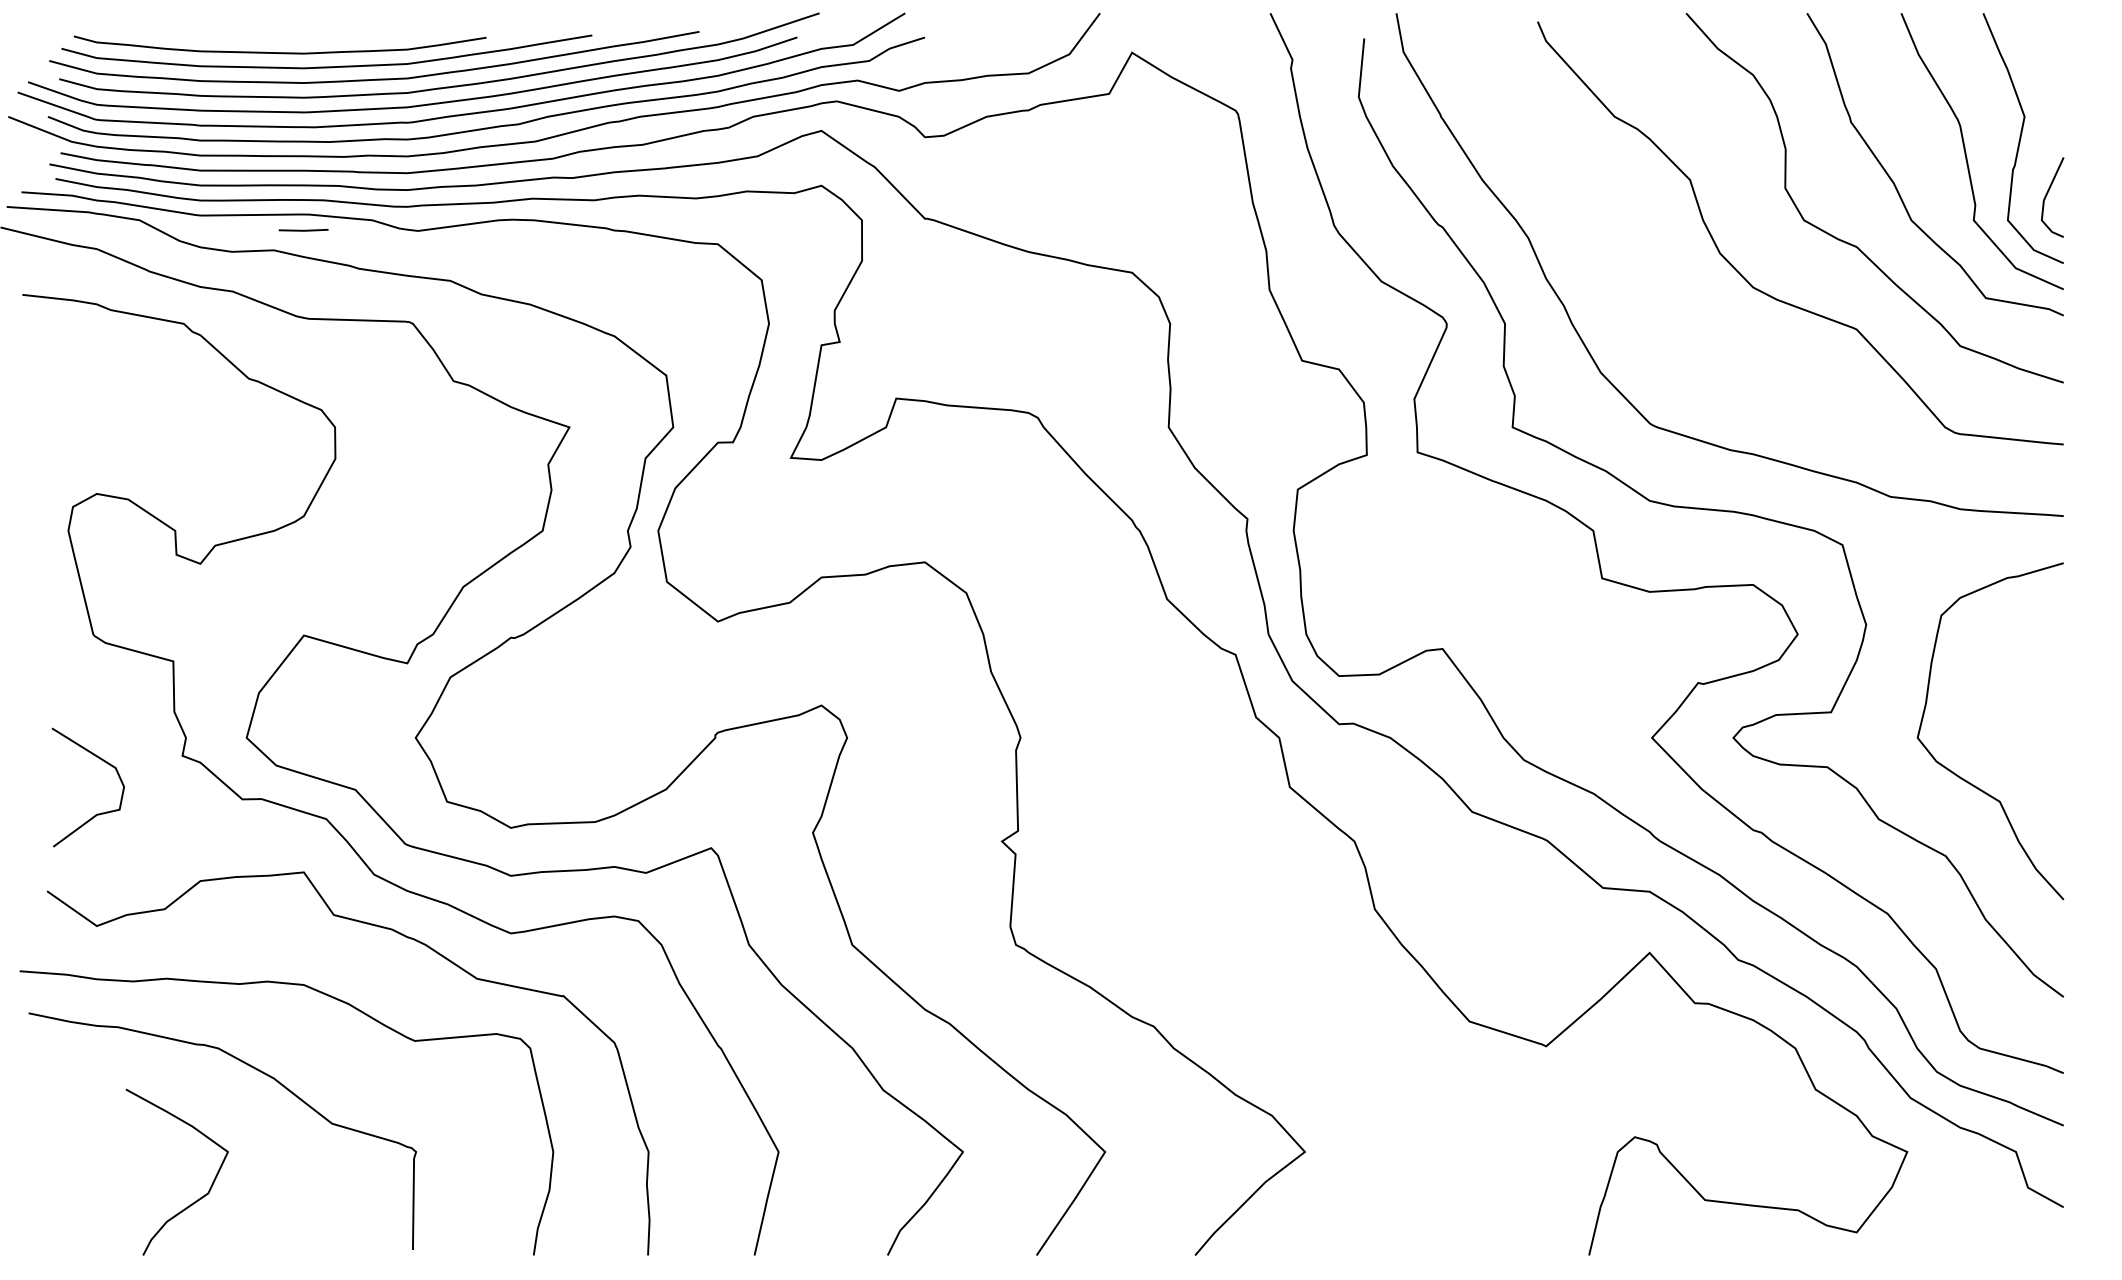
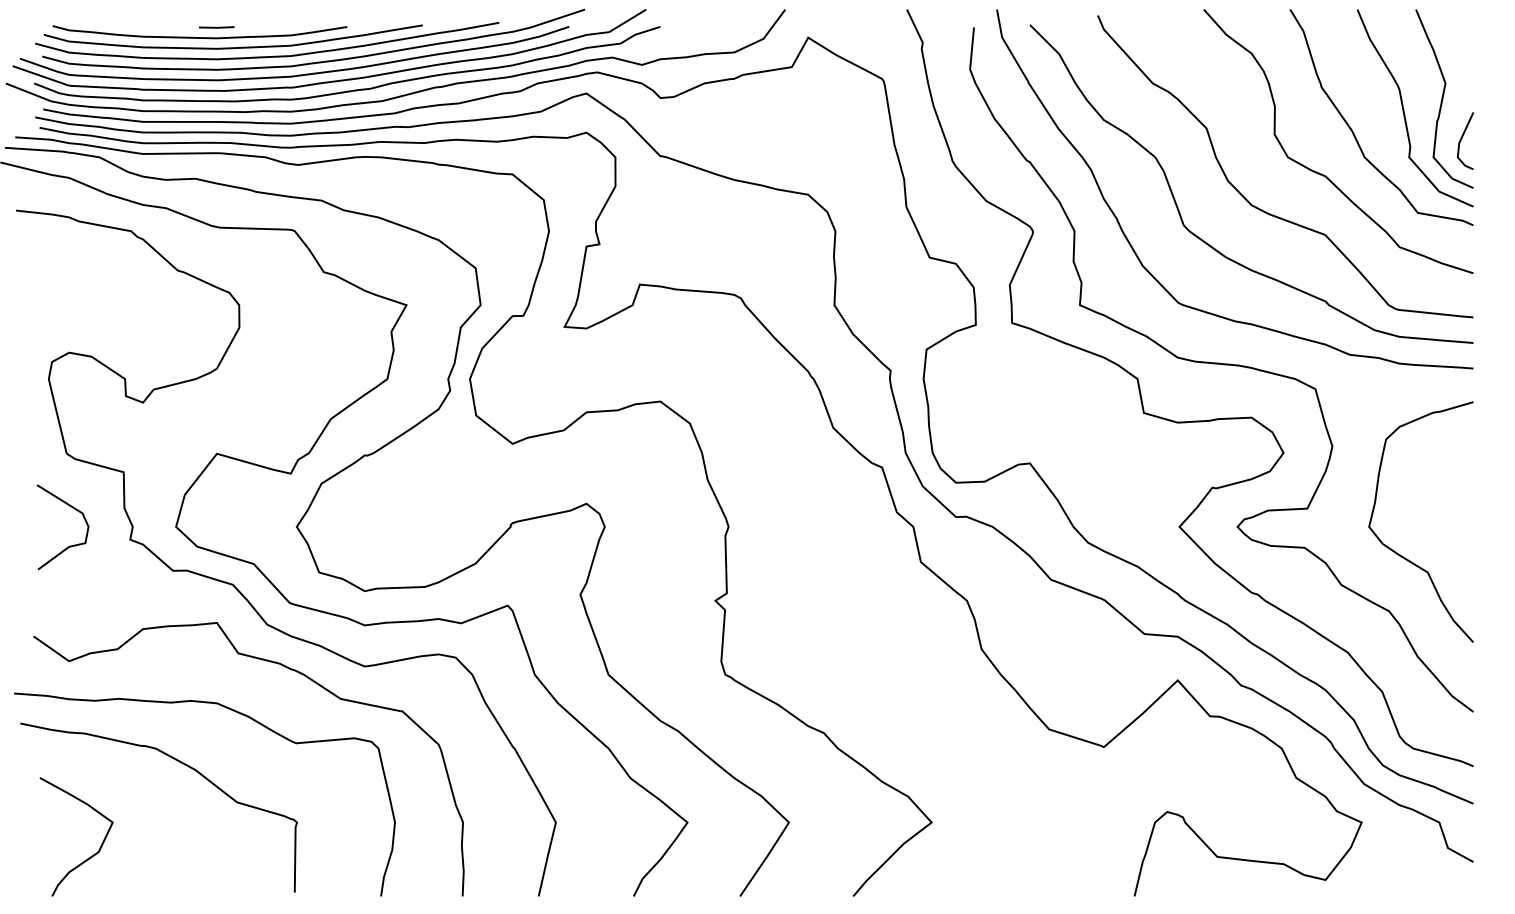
line: (303, 230) -> (216, 27), moved
curve: (1696, 343) -> (1211, 245), added
curve: (97, 812) -> (69, 545), moved
curve: (198, 1198) -> (91, 855), moved

